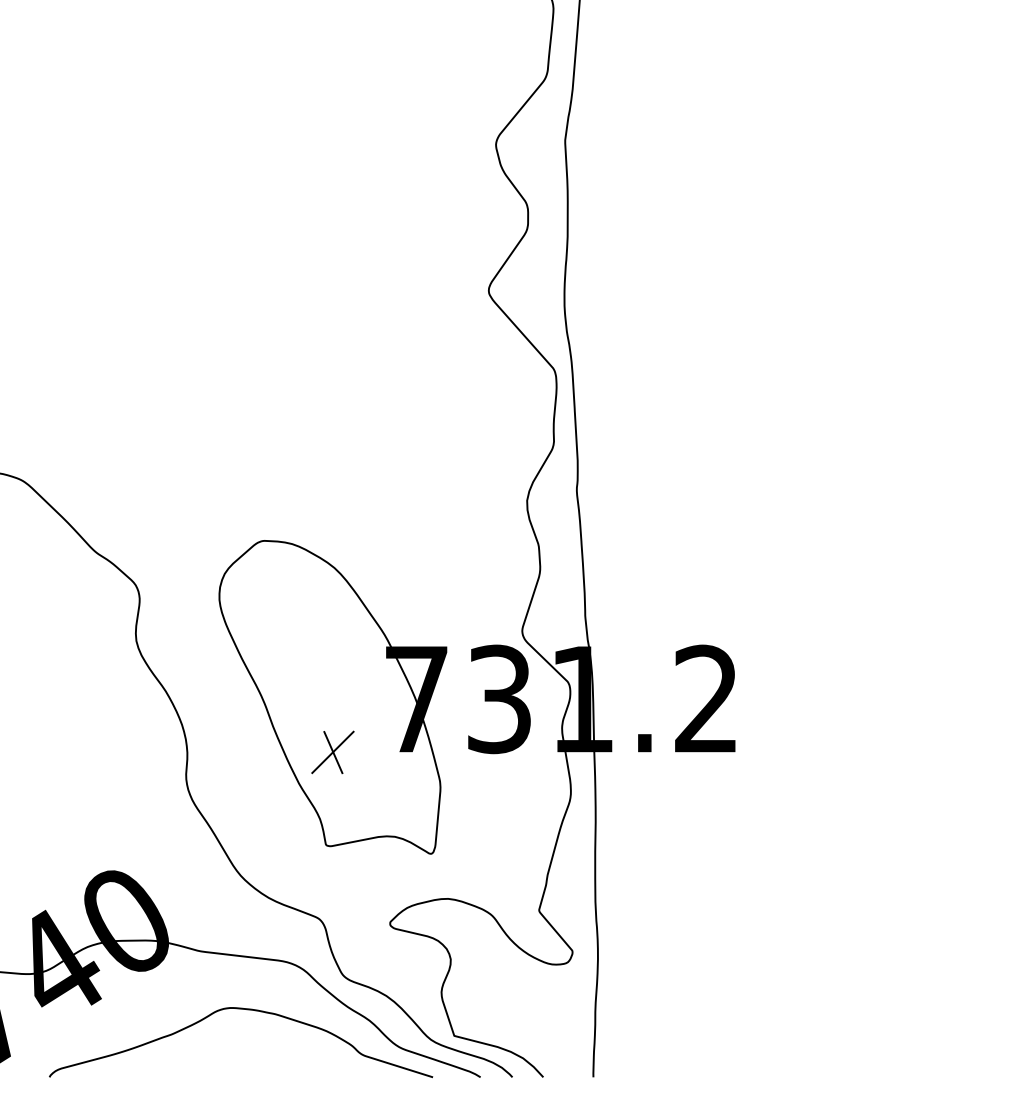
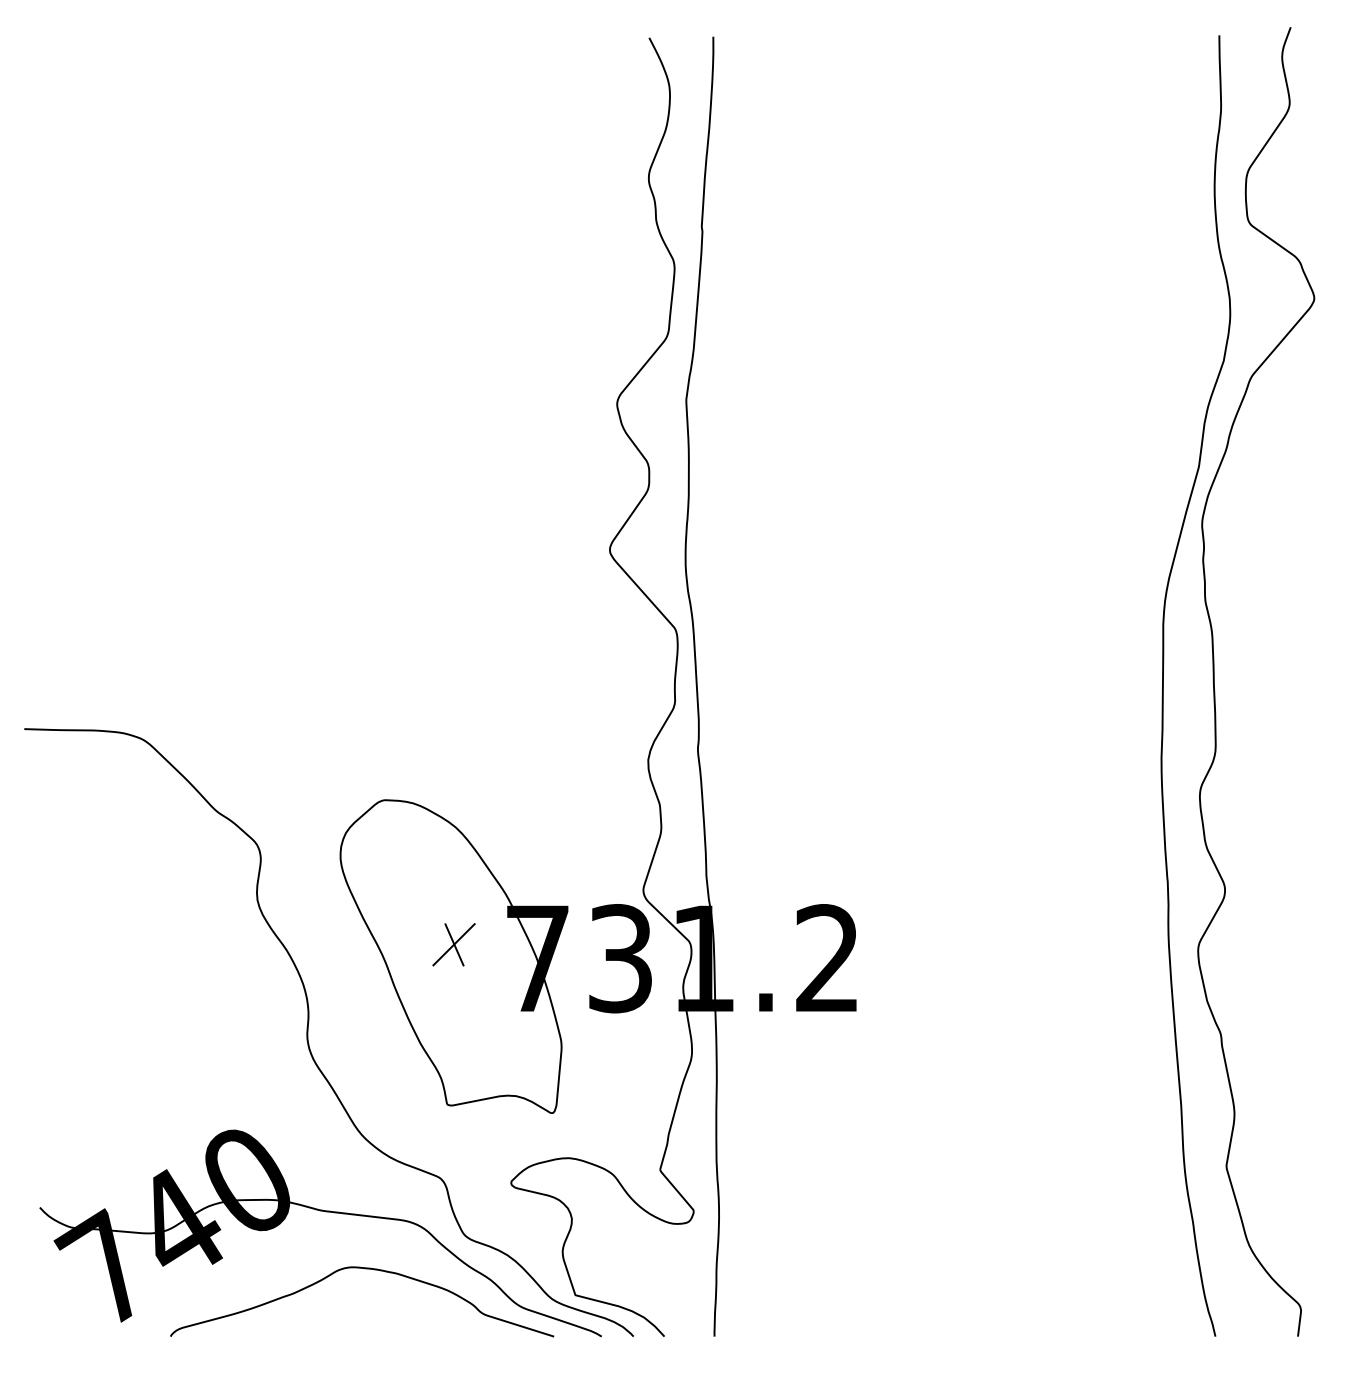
part: (332, 752) -> (453, 944), moved

